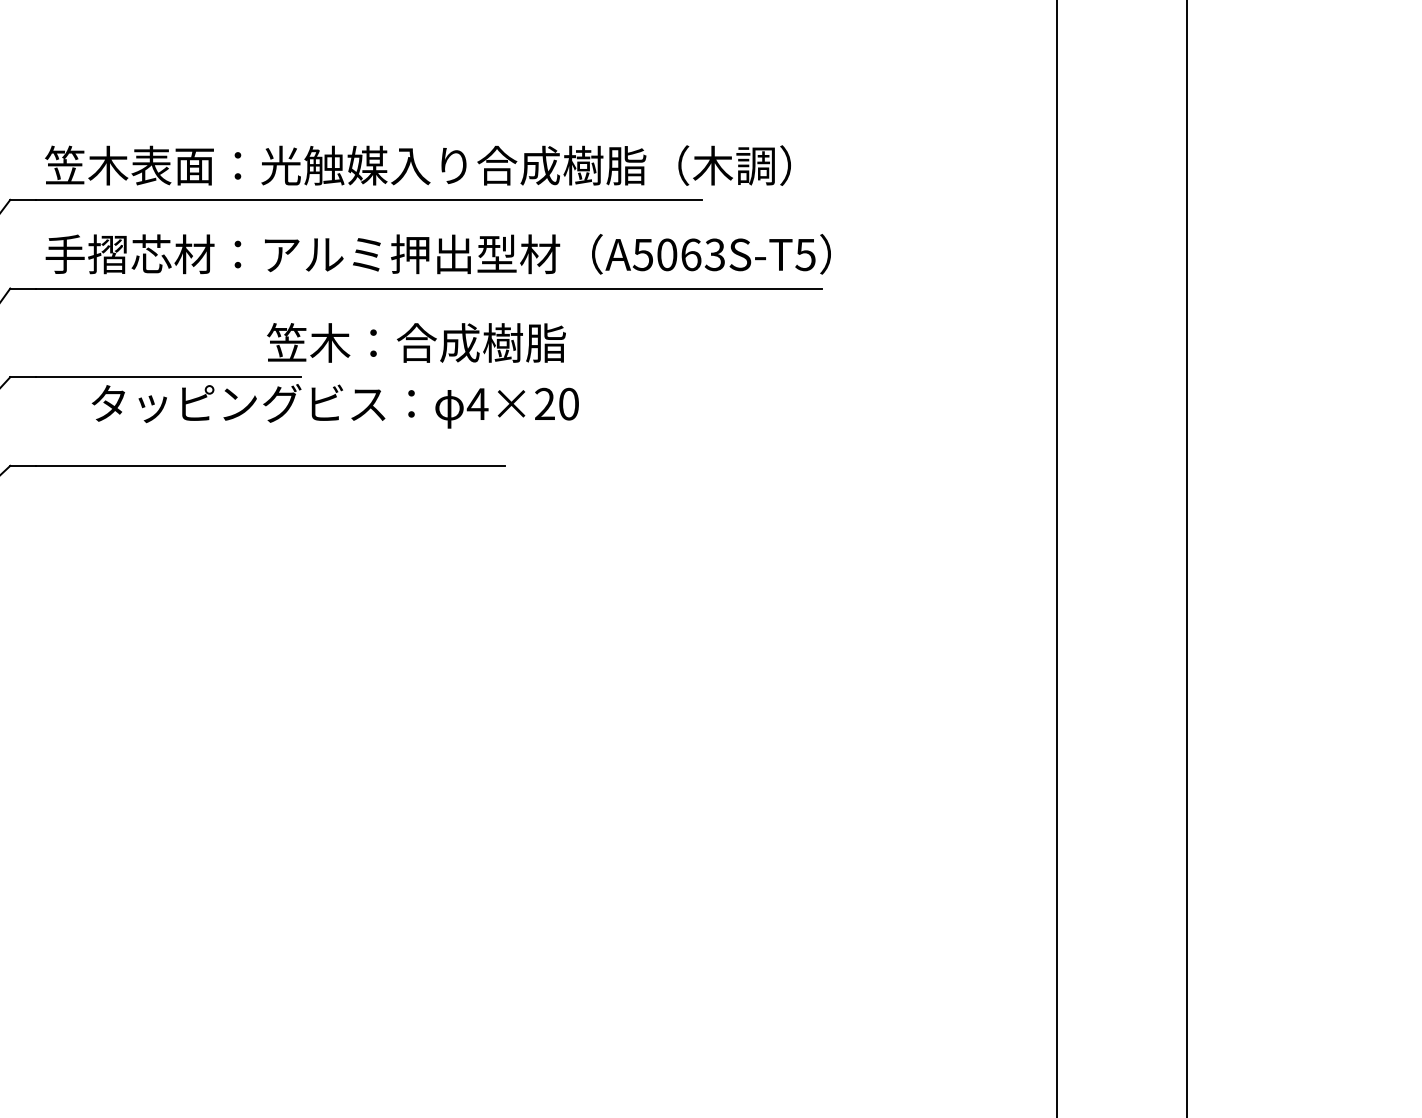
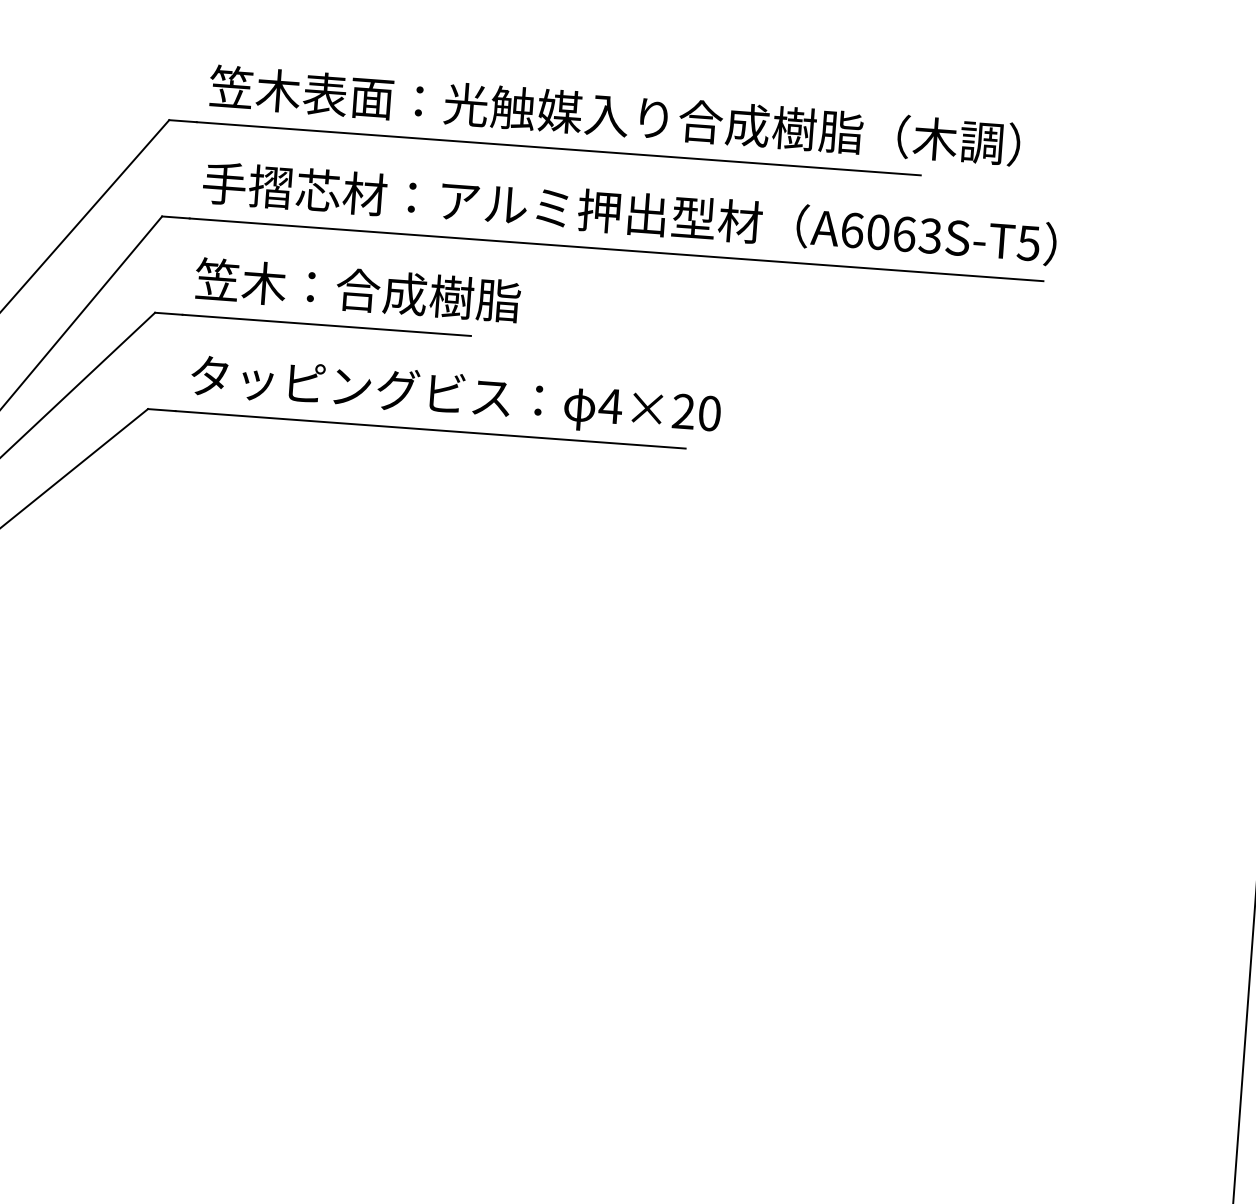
text: (642, 254) -> (851, 229), A5063S-T5 -> A6063S-T5
text: (416, 342) -> (357, 289), moved
text: (334, 406) -> (454, 397), moved

